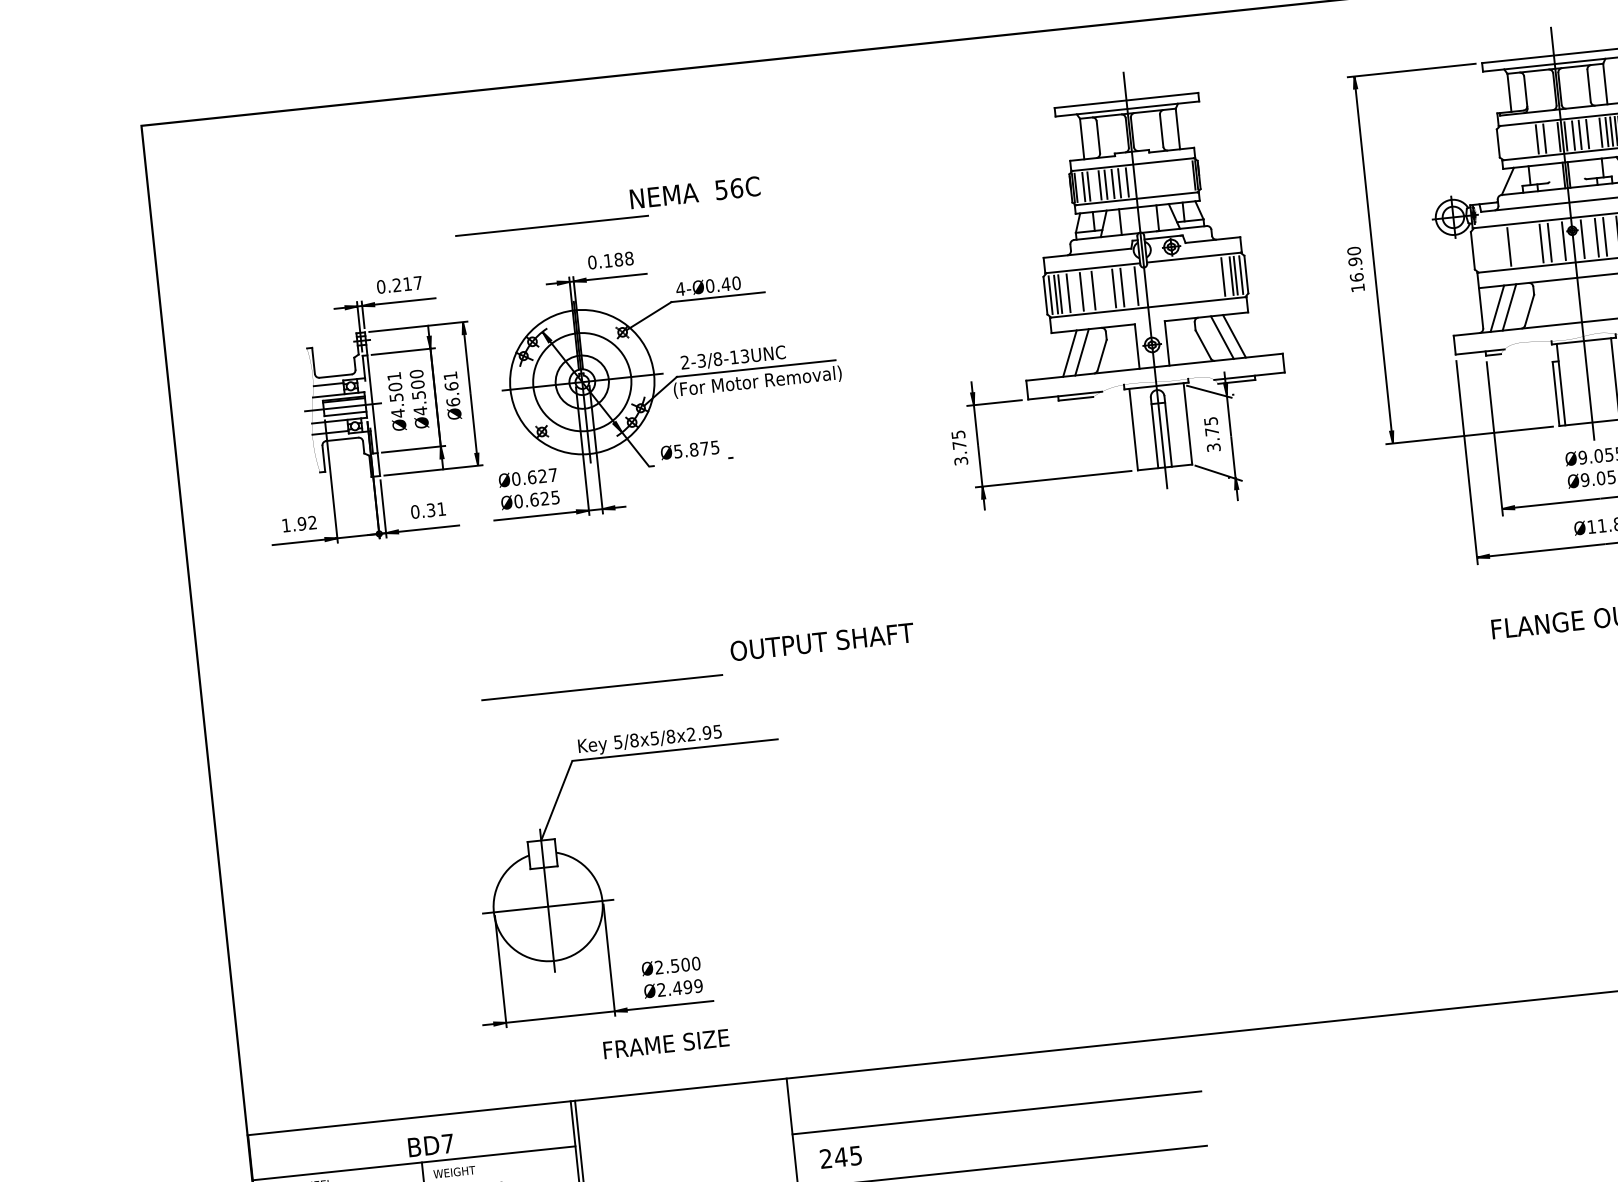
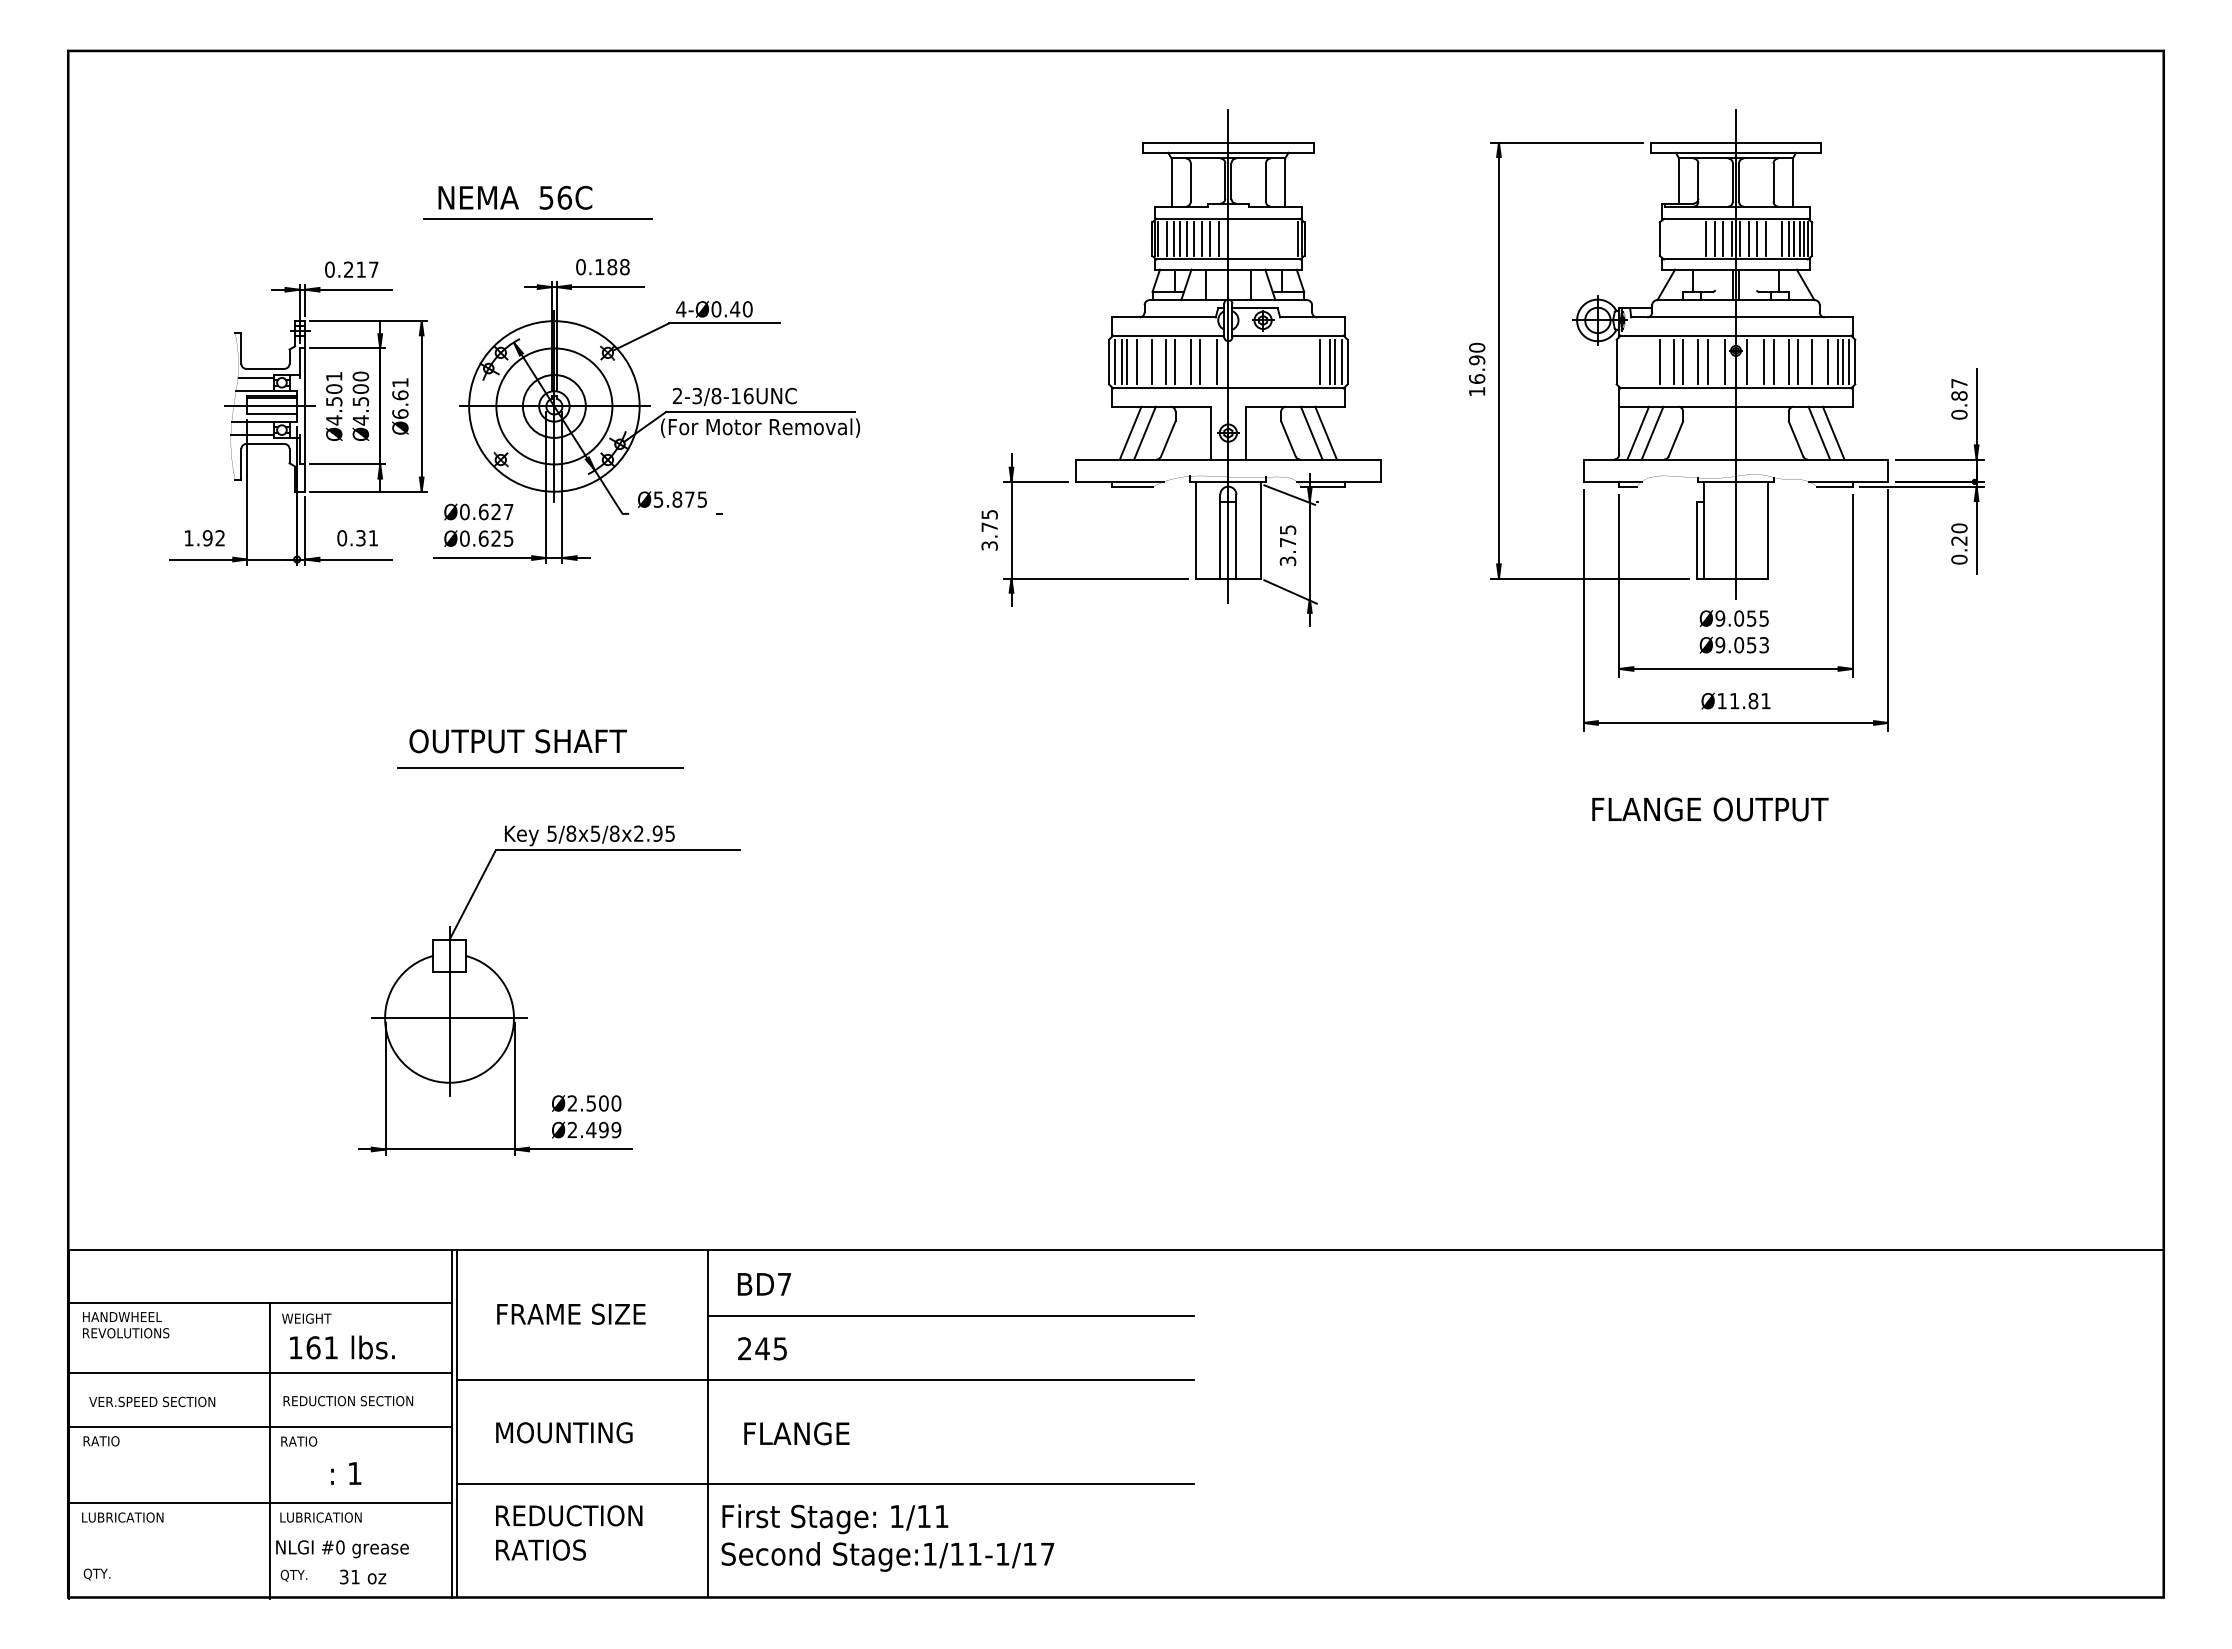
line: (1551, 137) -> (1722, 238), added
line: (1093, 185) -> (1179, 238), added
text: (695, 192) -> (515, 197), moved
line: (1528, 244) -> (1682, 361), added
line: (1520, 245) -> (1673, 361), added
line: (1101, 289) -> (1175, 361), added
text: (744, 355) -> (748, 395), 2-3/8-13UNC -> 2-3/8-16UNC
text: (821, 642) -> (517, 741), moved
text: (666, 1043) -> (571, 1313), moved
text: (431, 1145) -> (764, 1284), moved

